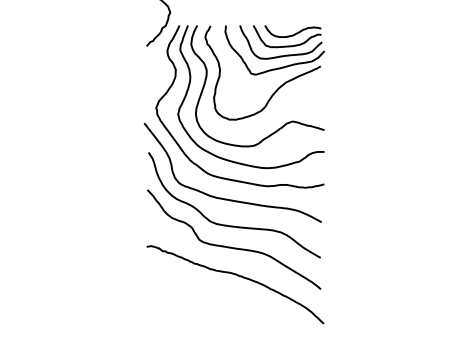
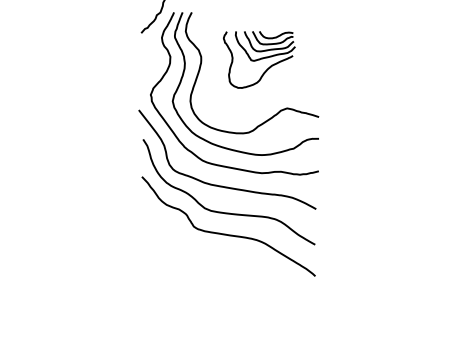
part: (264, 72) -> (259, 59), size x0.6
curve: (237, 276) -> (232, 263), removed

